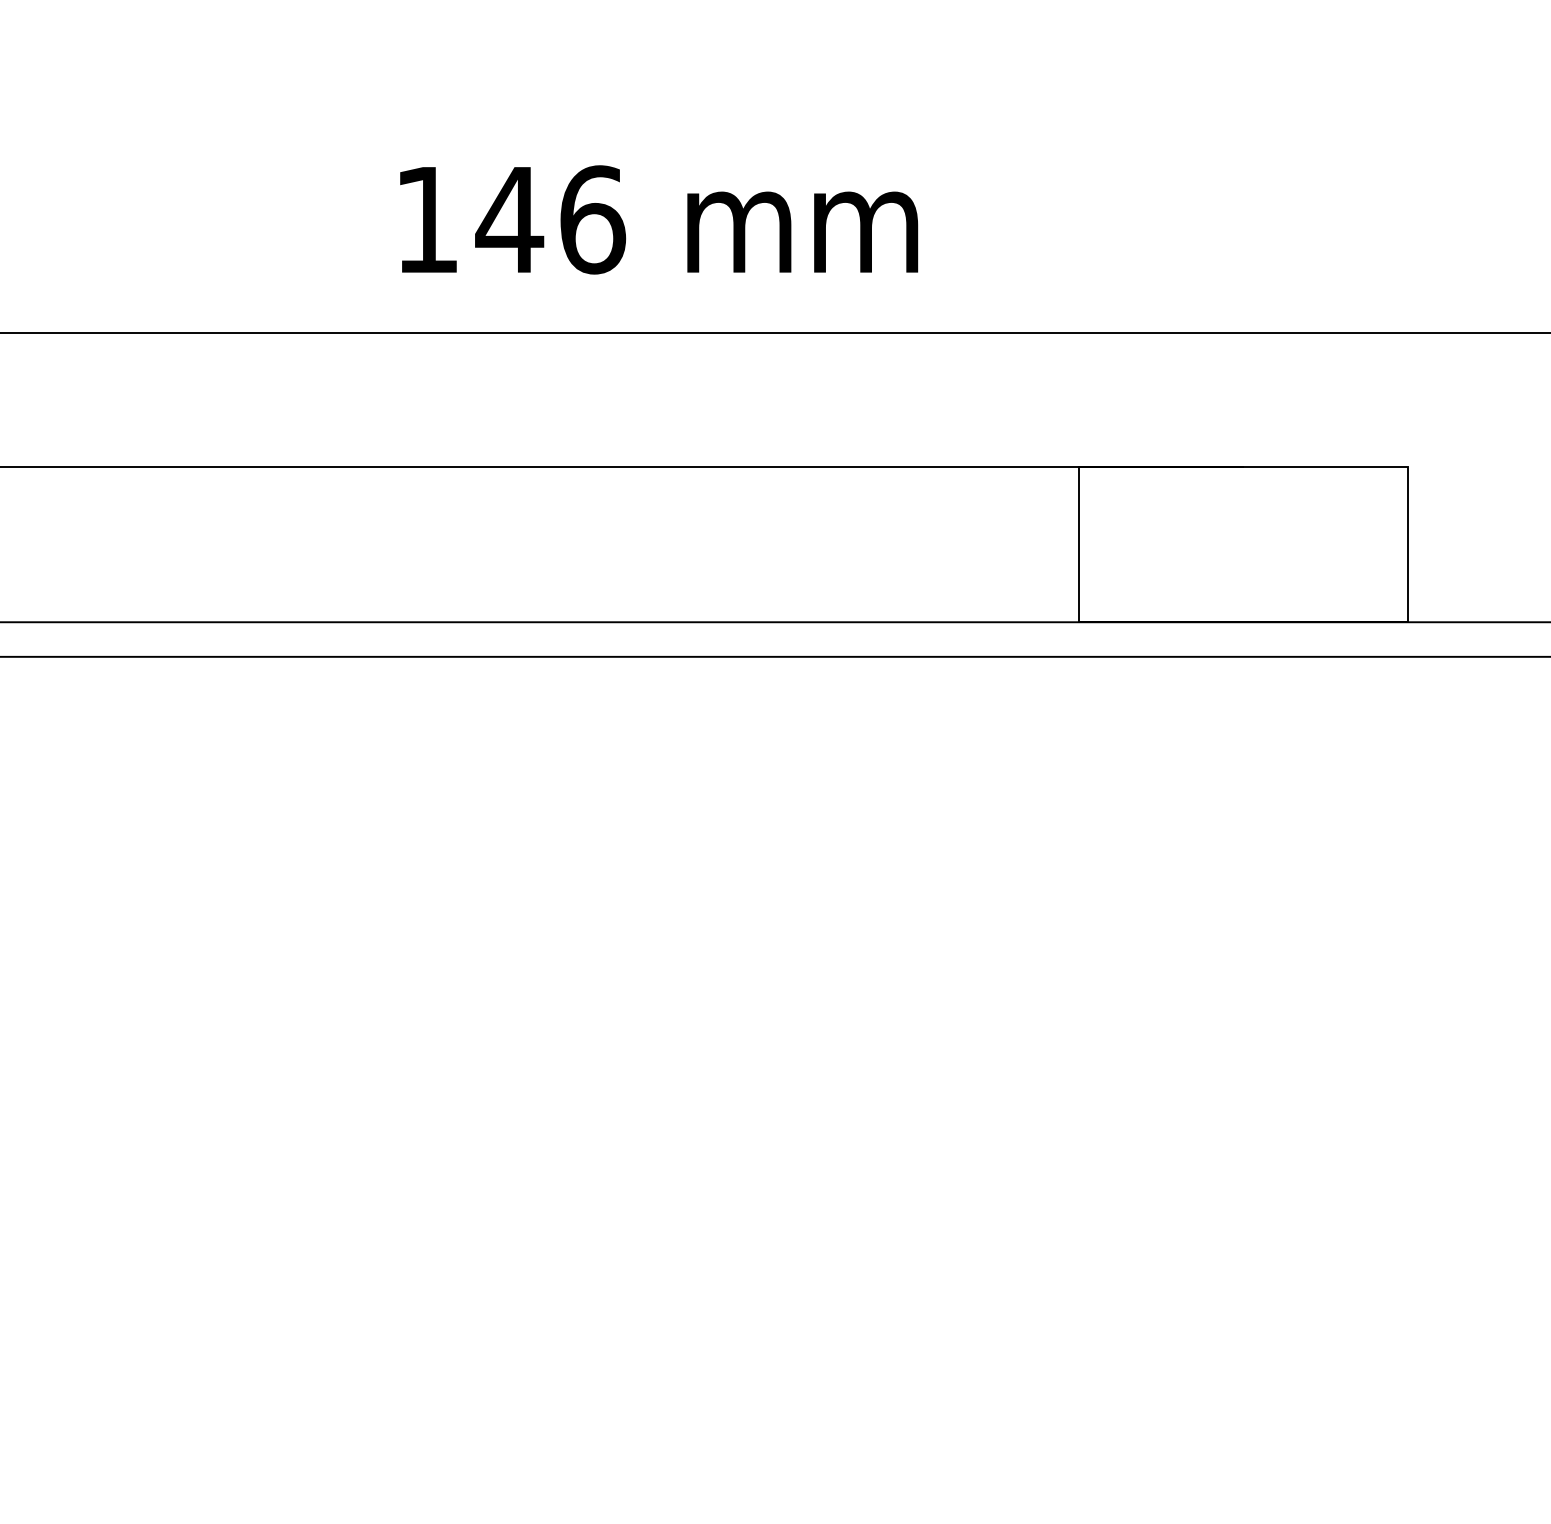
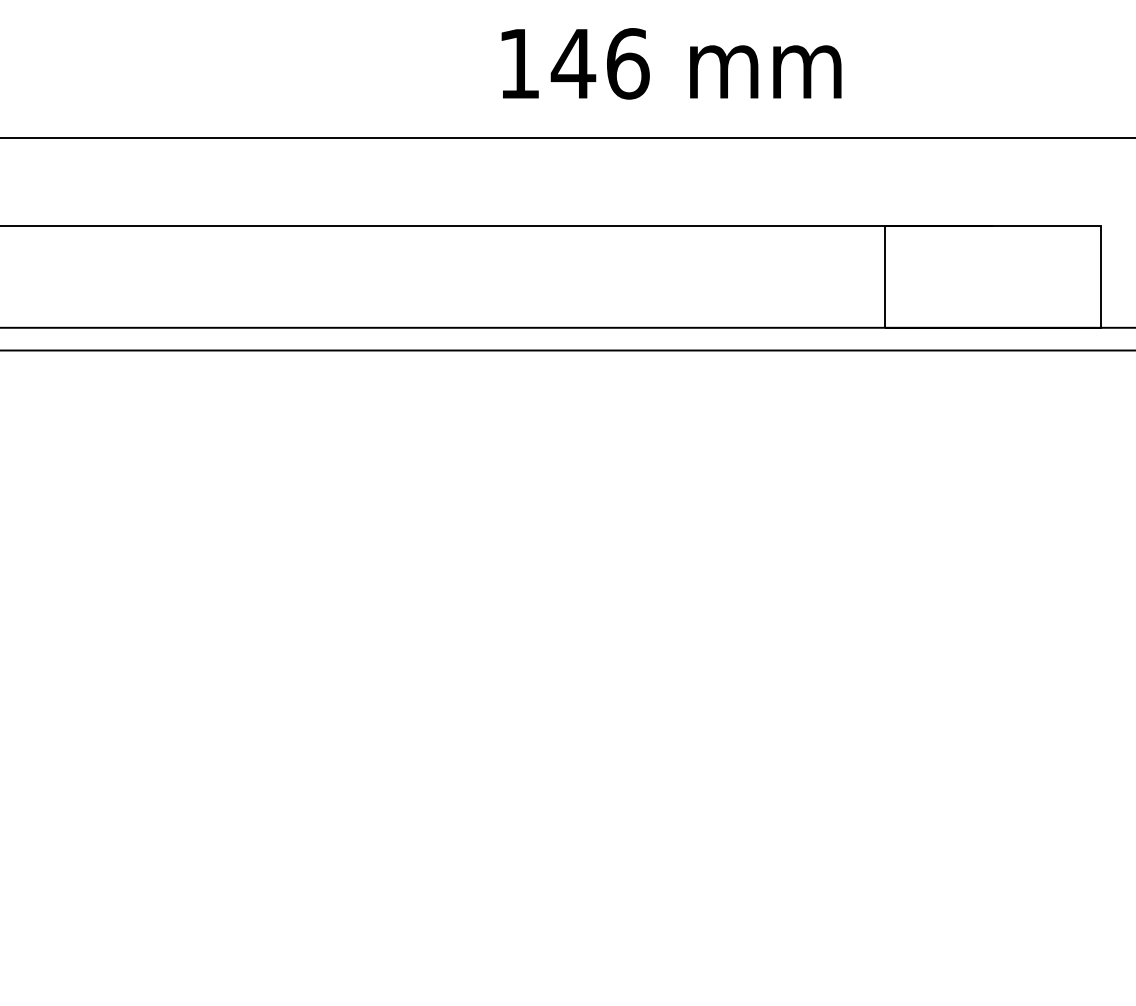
text: (659, 219) -> (671, 63), moved

